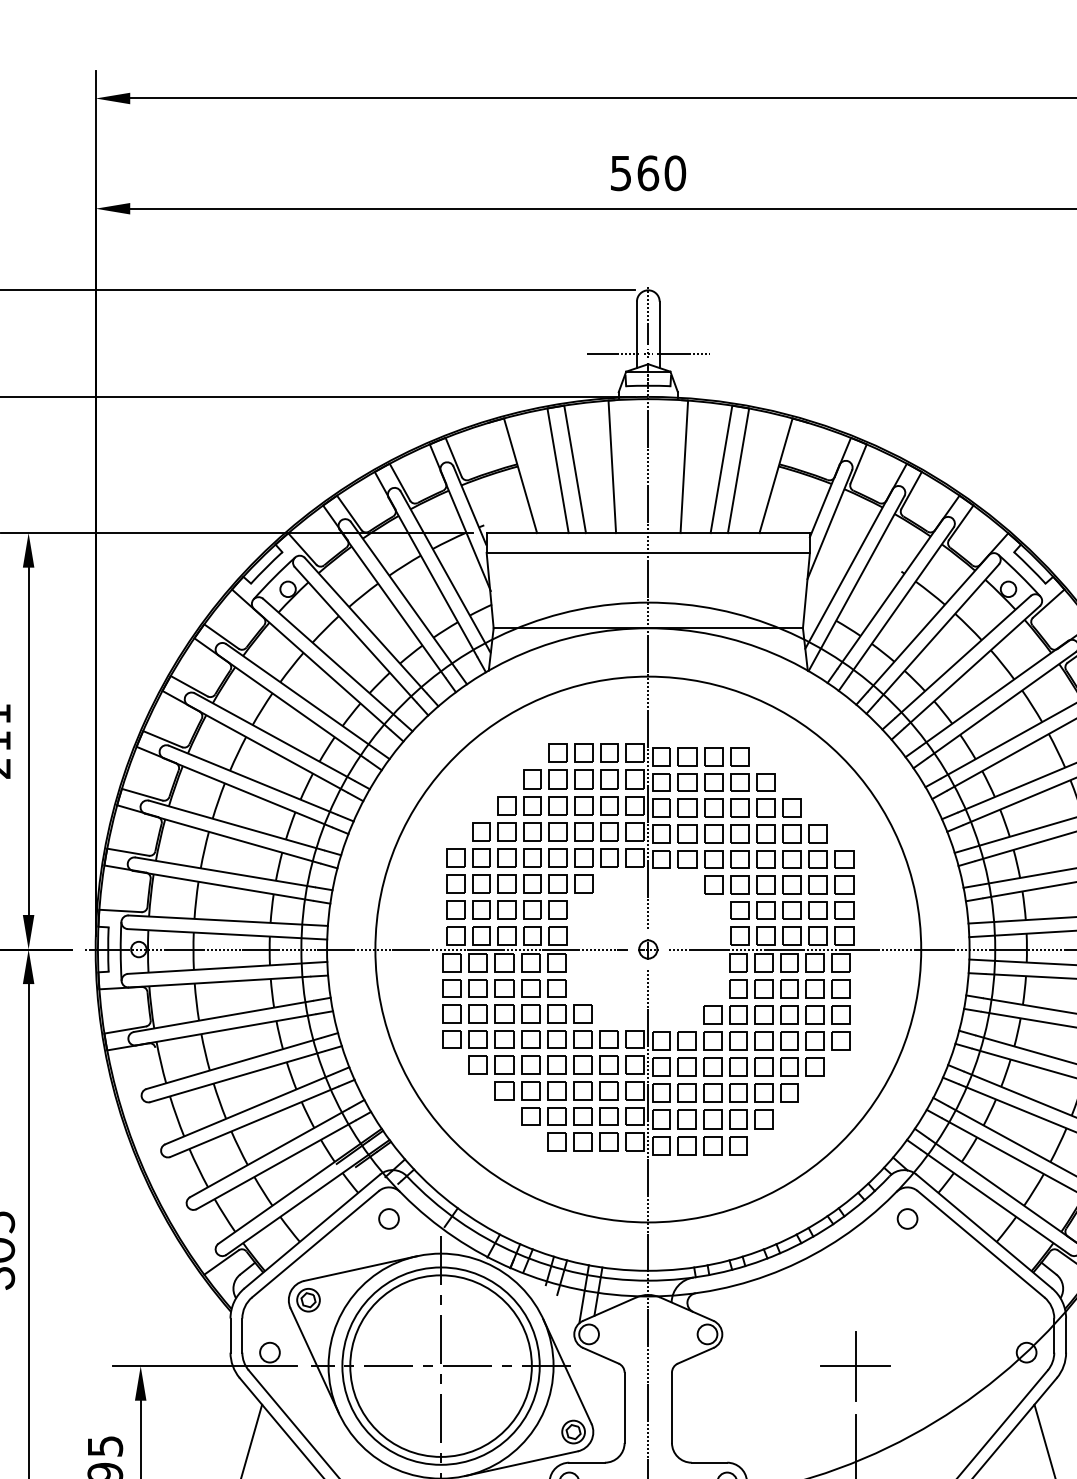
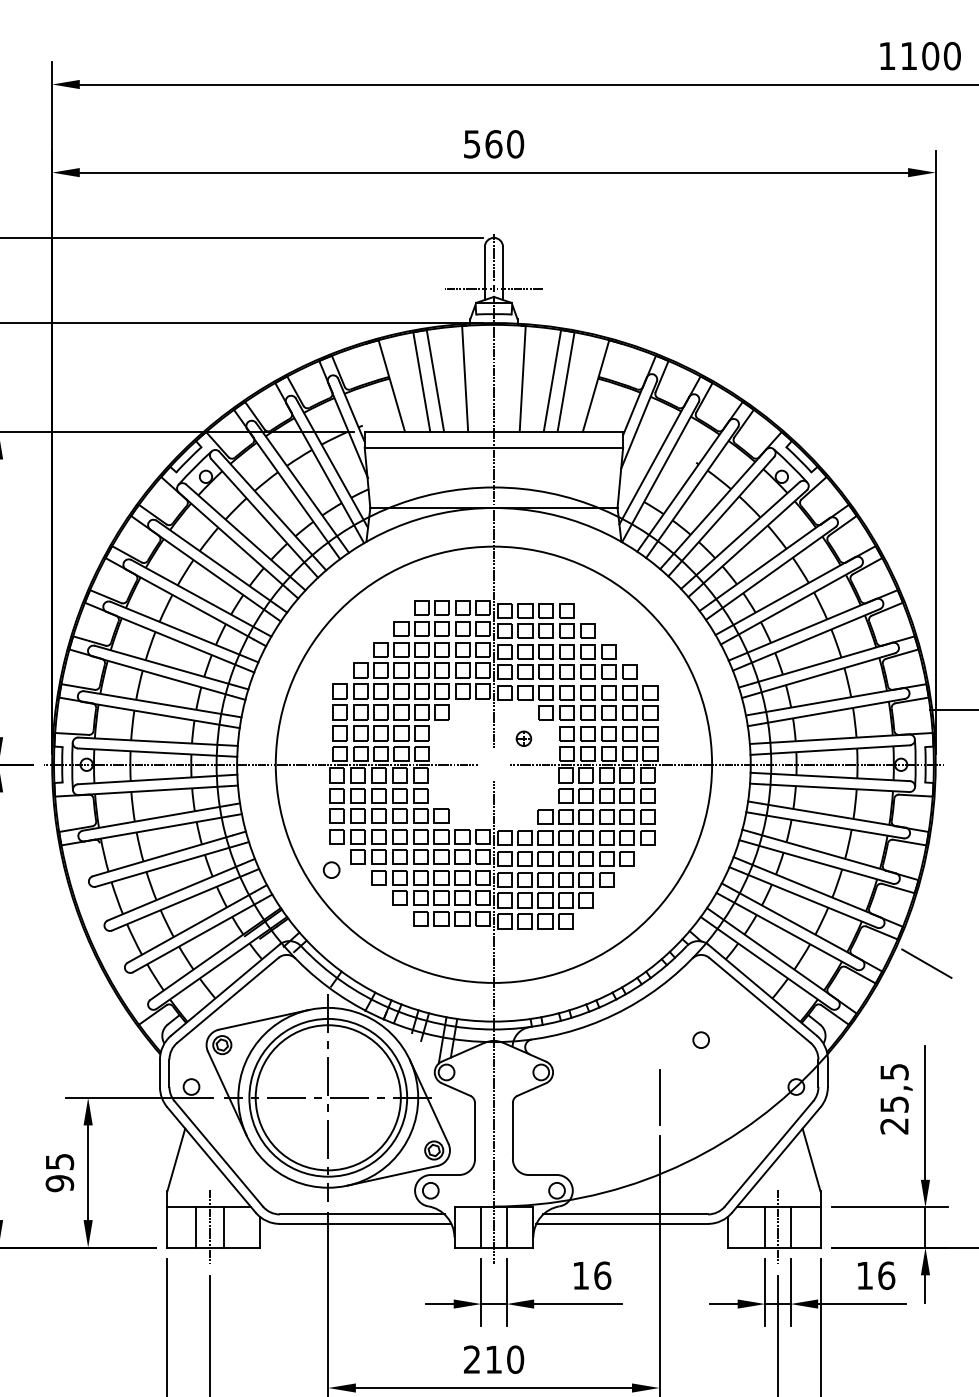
part: (647, 949) -> (523, 738), moved
circle: (388, 1218) -> (331, 869), moved
circle: (906, 1218) -> (700, 1039), moved
line: (855, 1365) -> (659, 1097), removed

